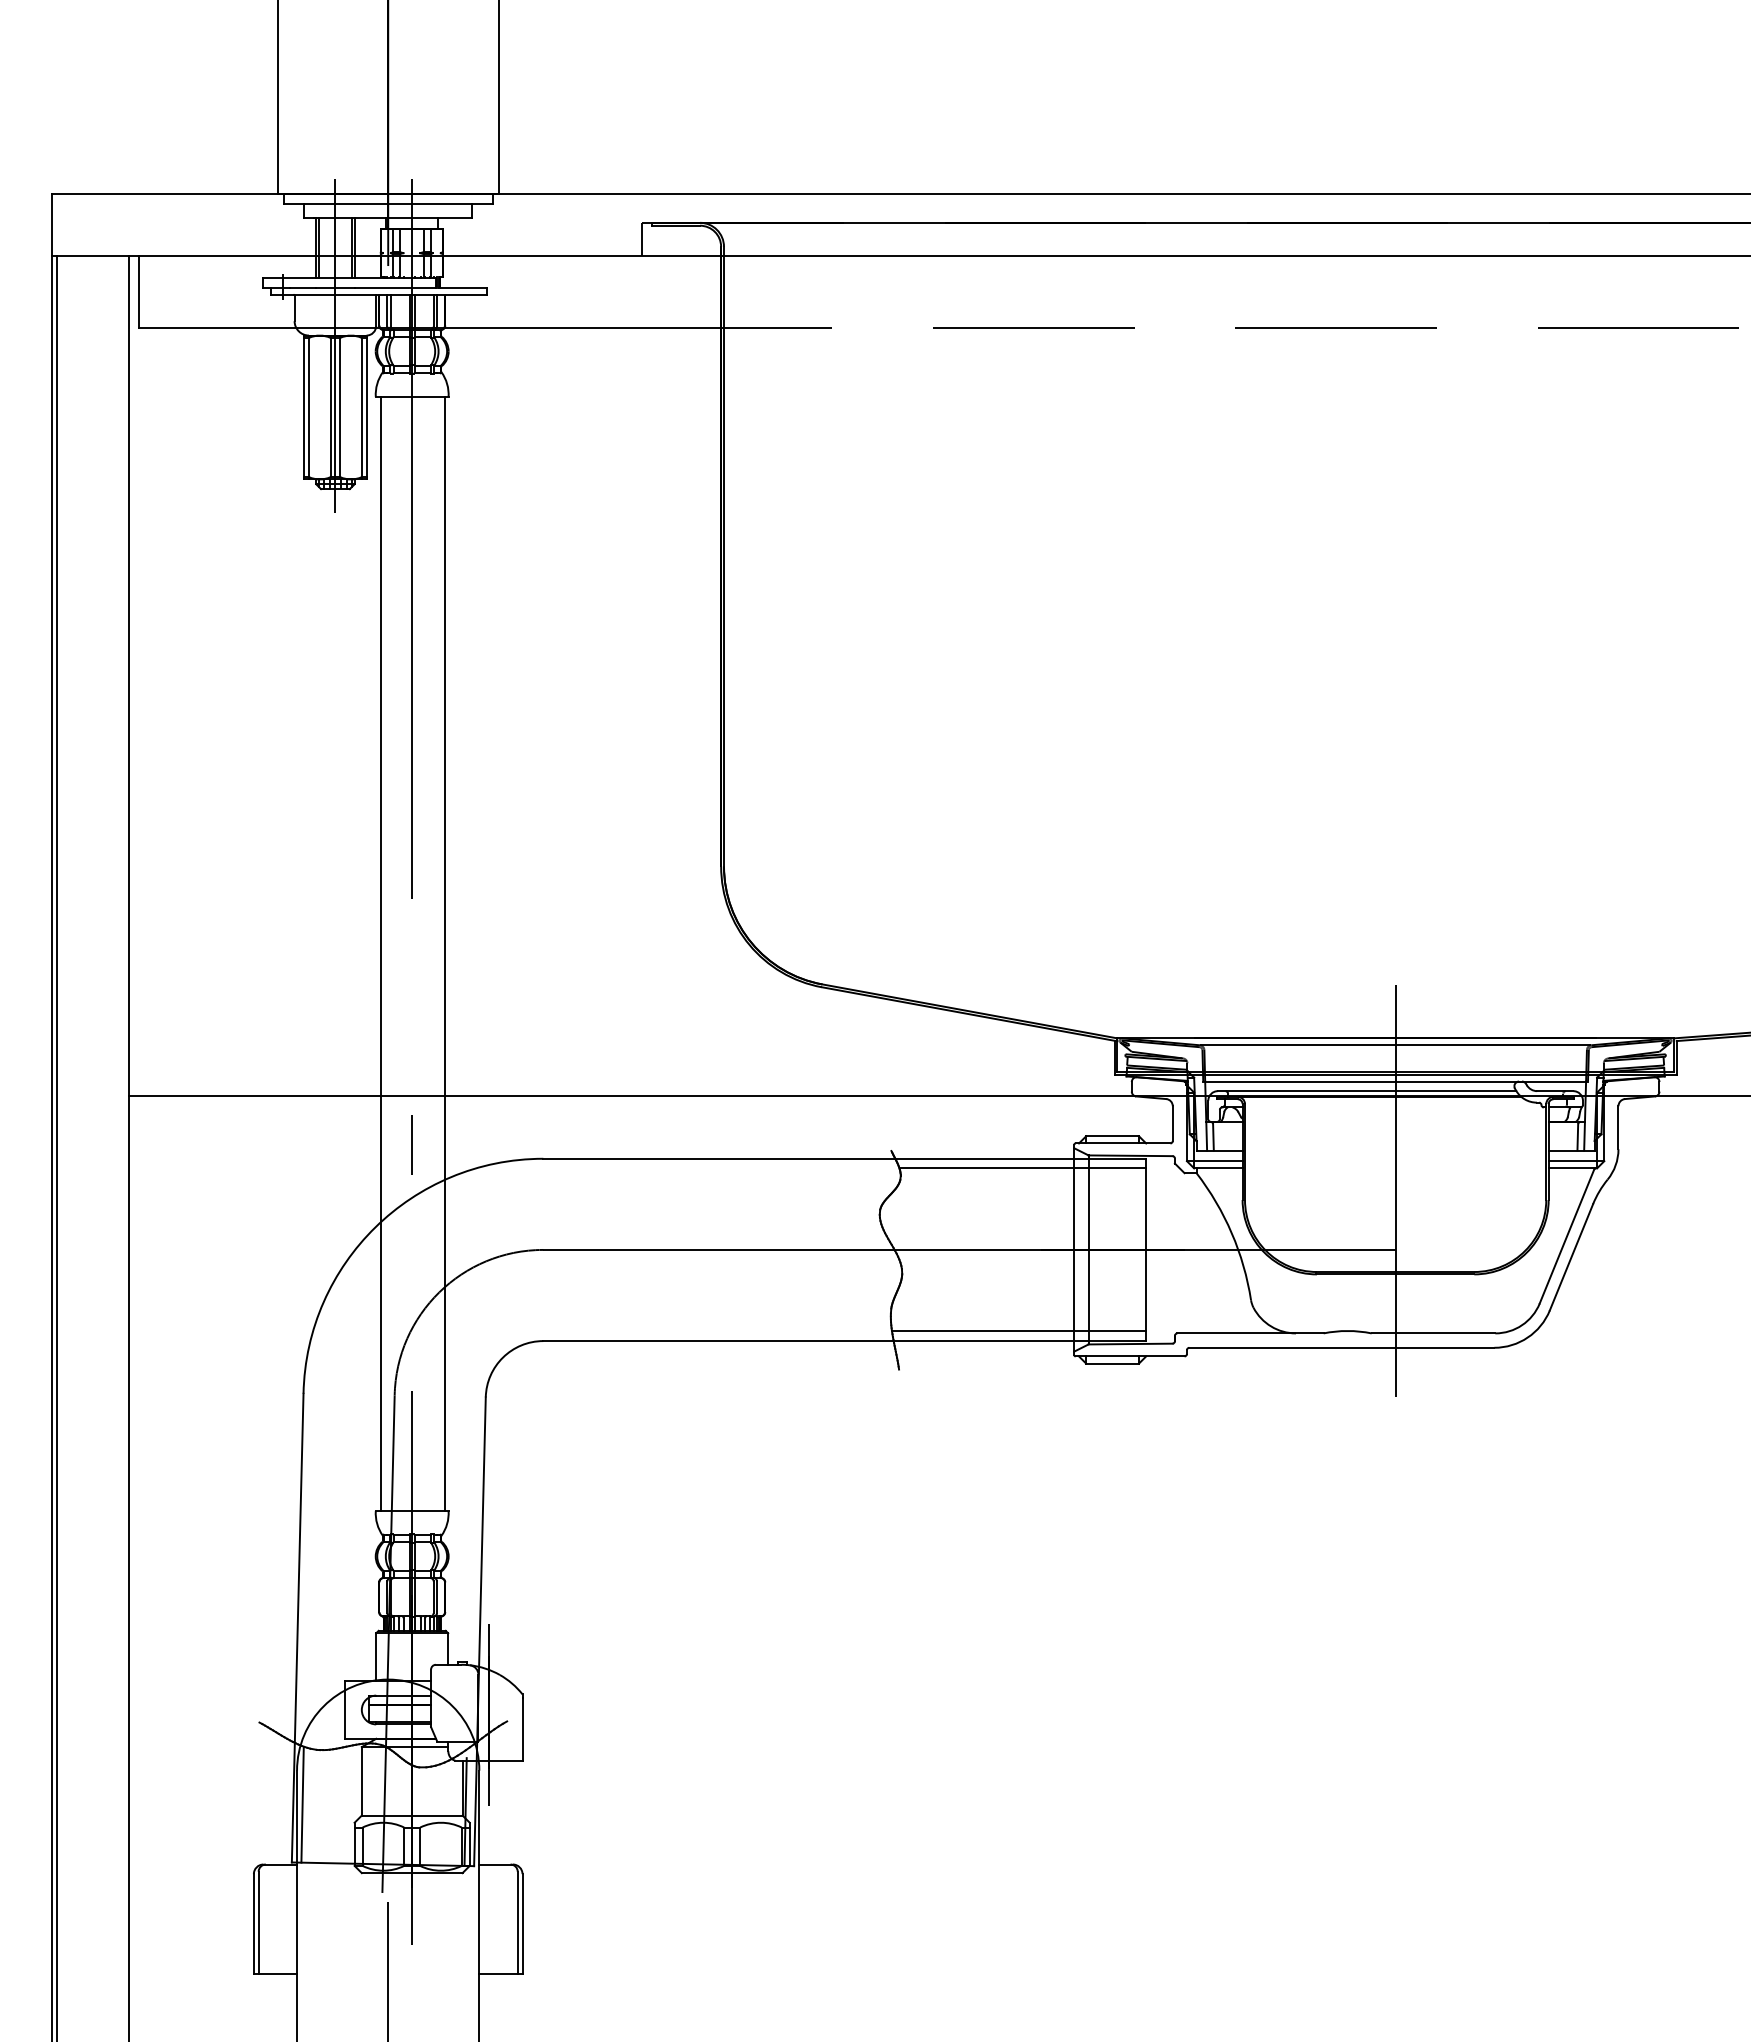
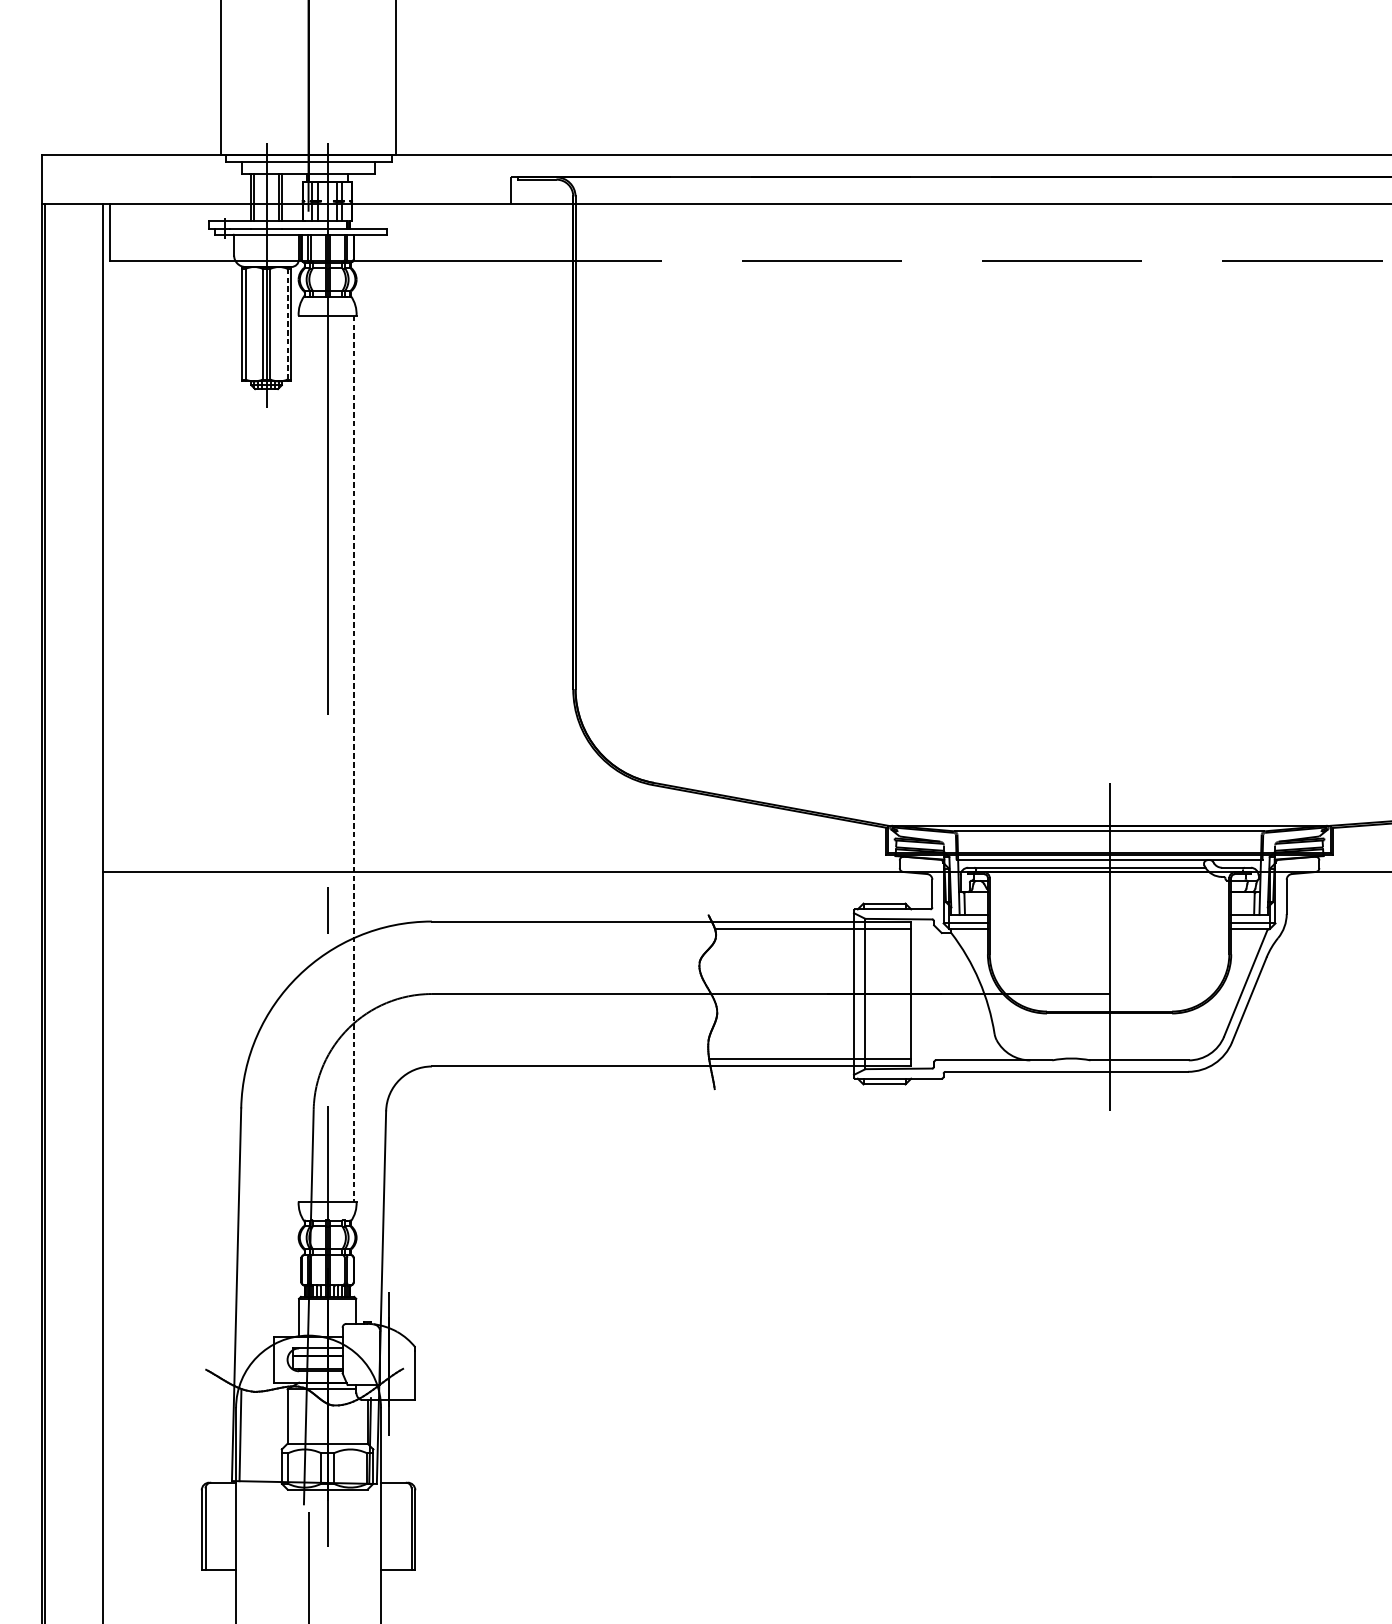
line: (361, 407) -> (287, 324), solid -> dashed
line: (380, 953) -> (302, 758), removed
line: (444, 954) -> (353, 759), solid -> dashed

